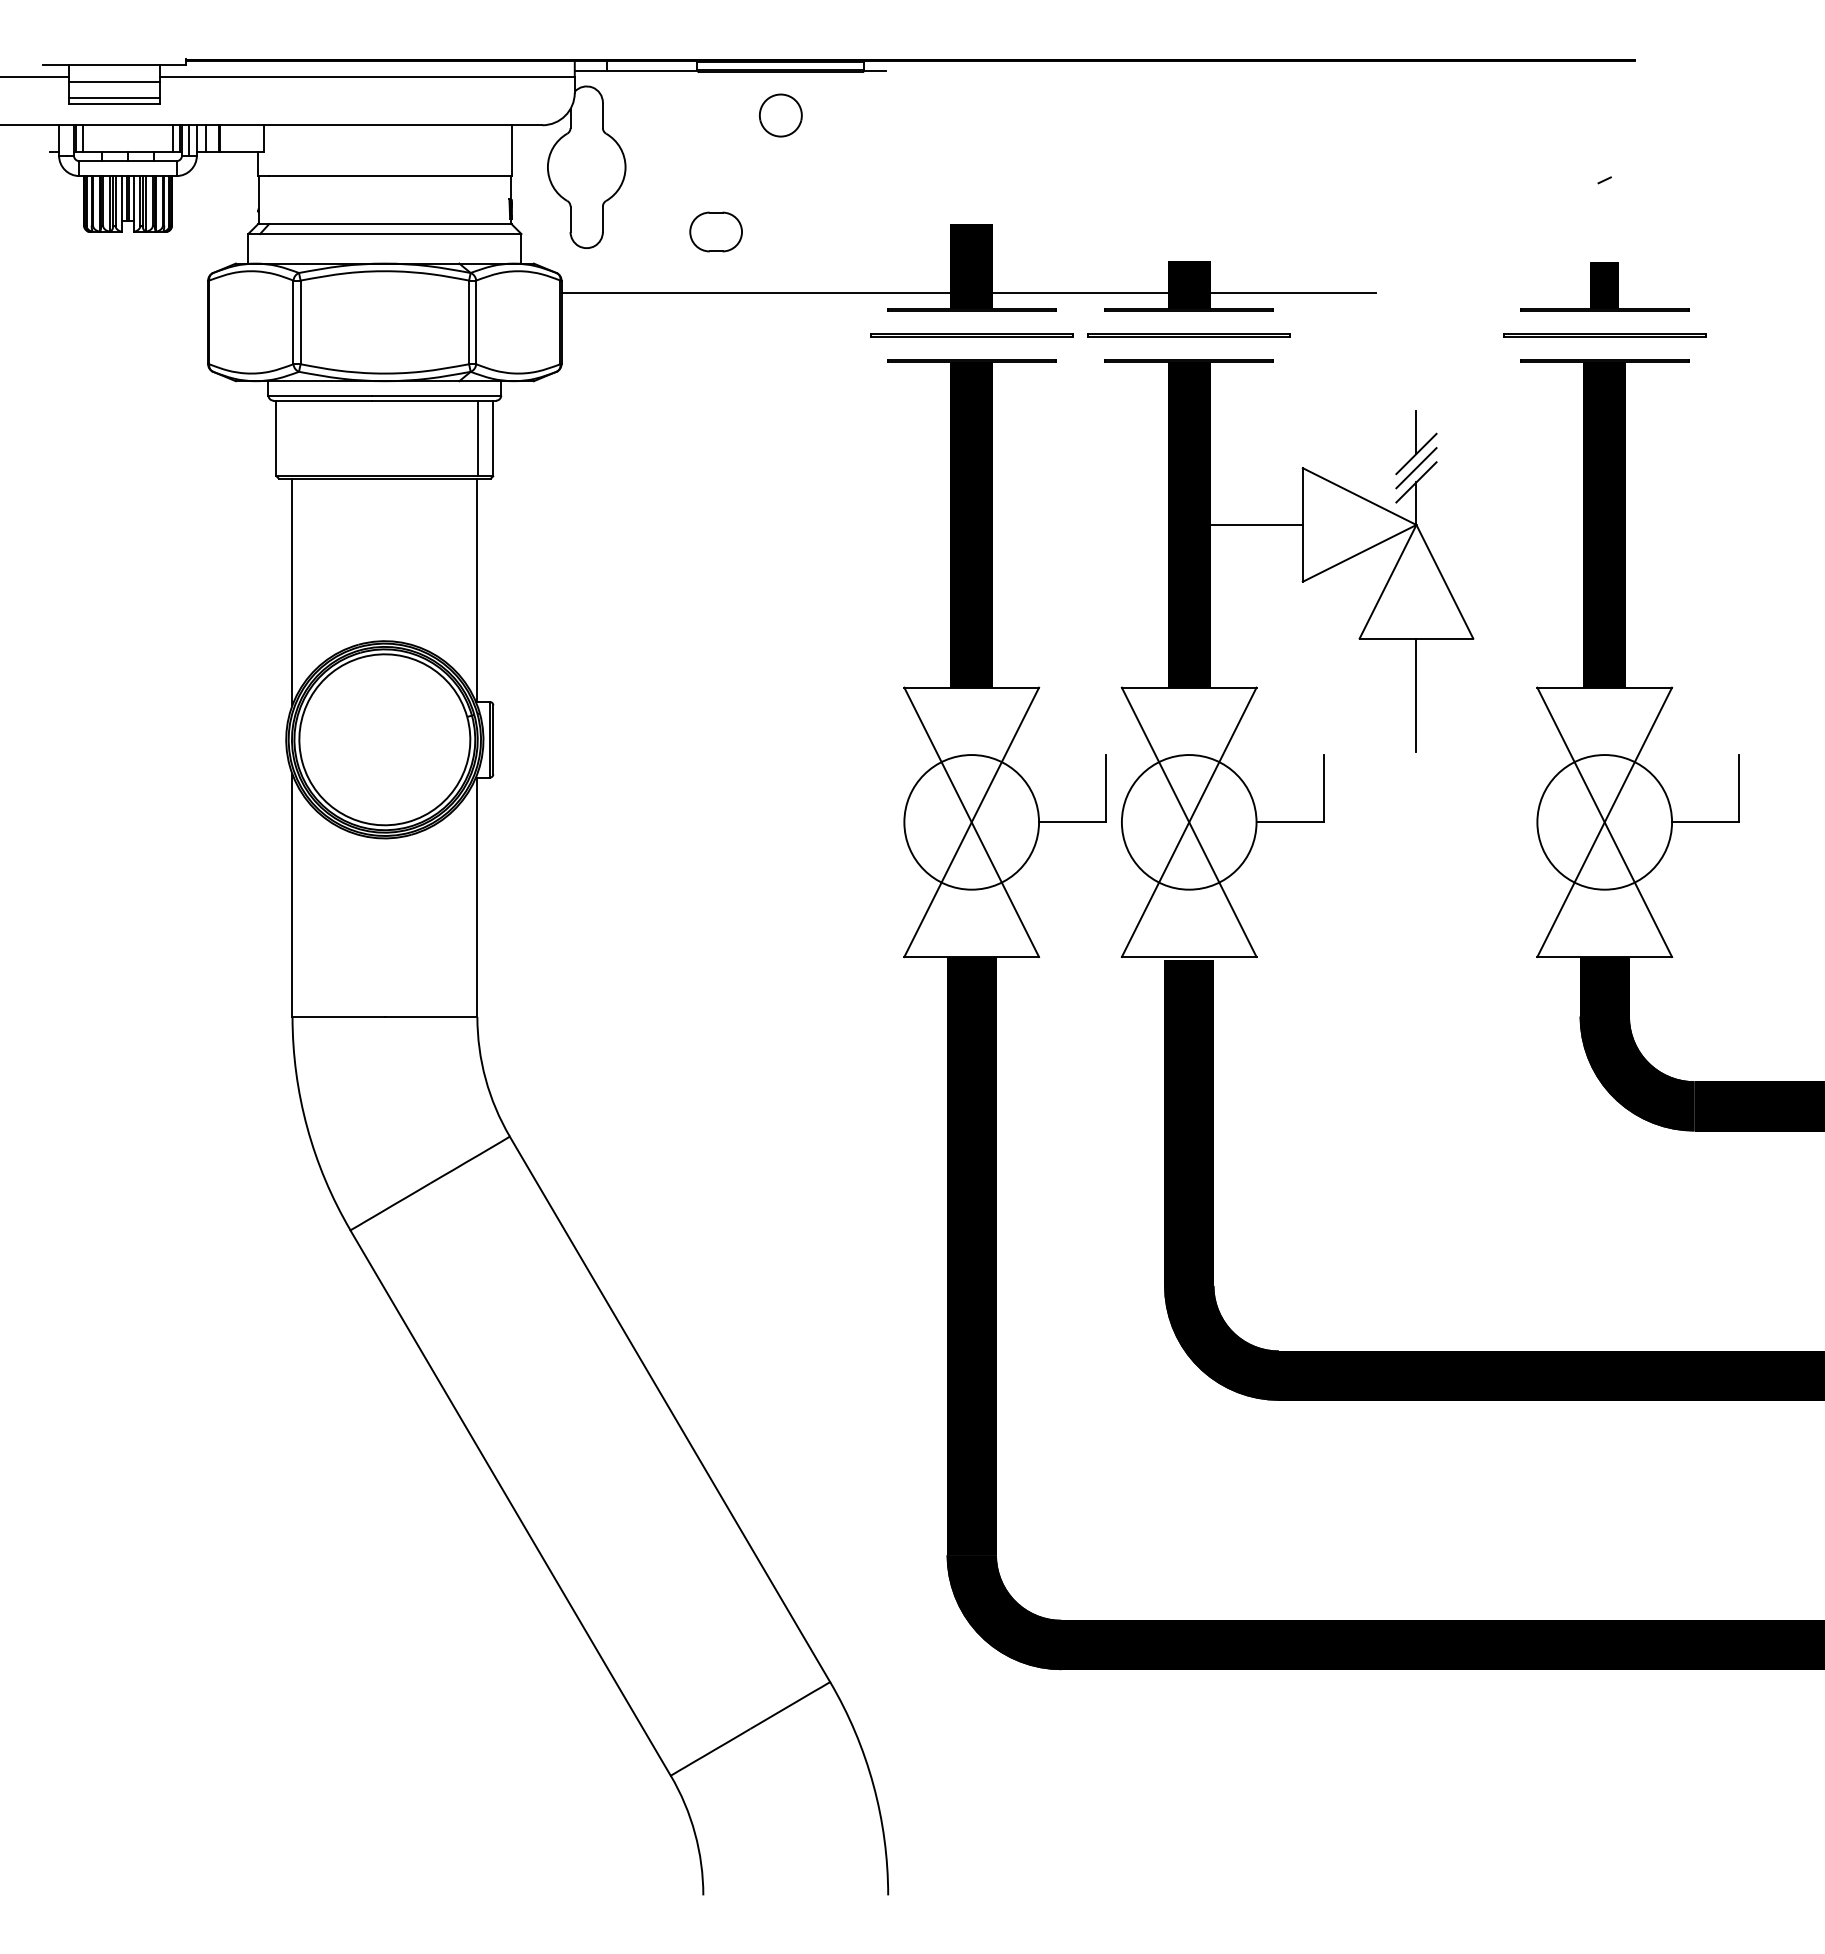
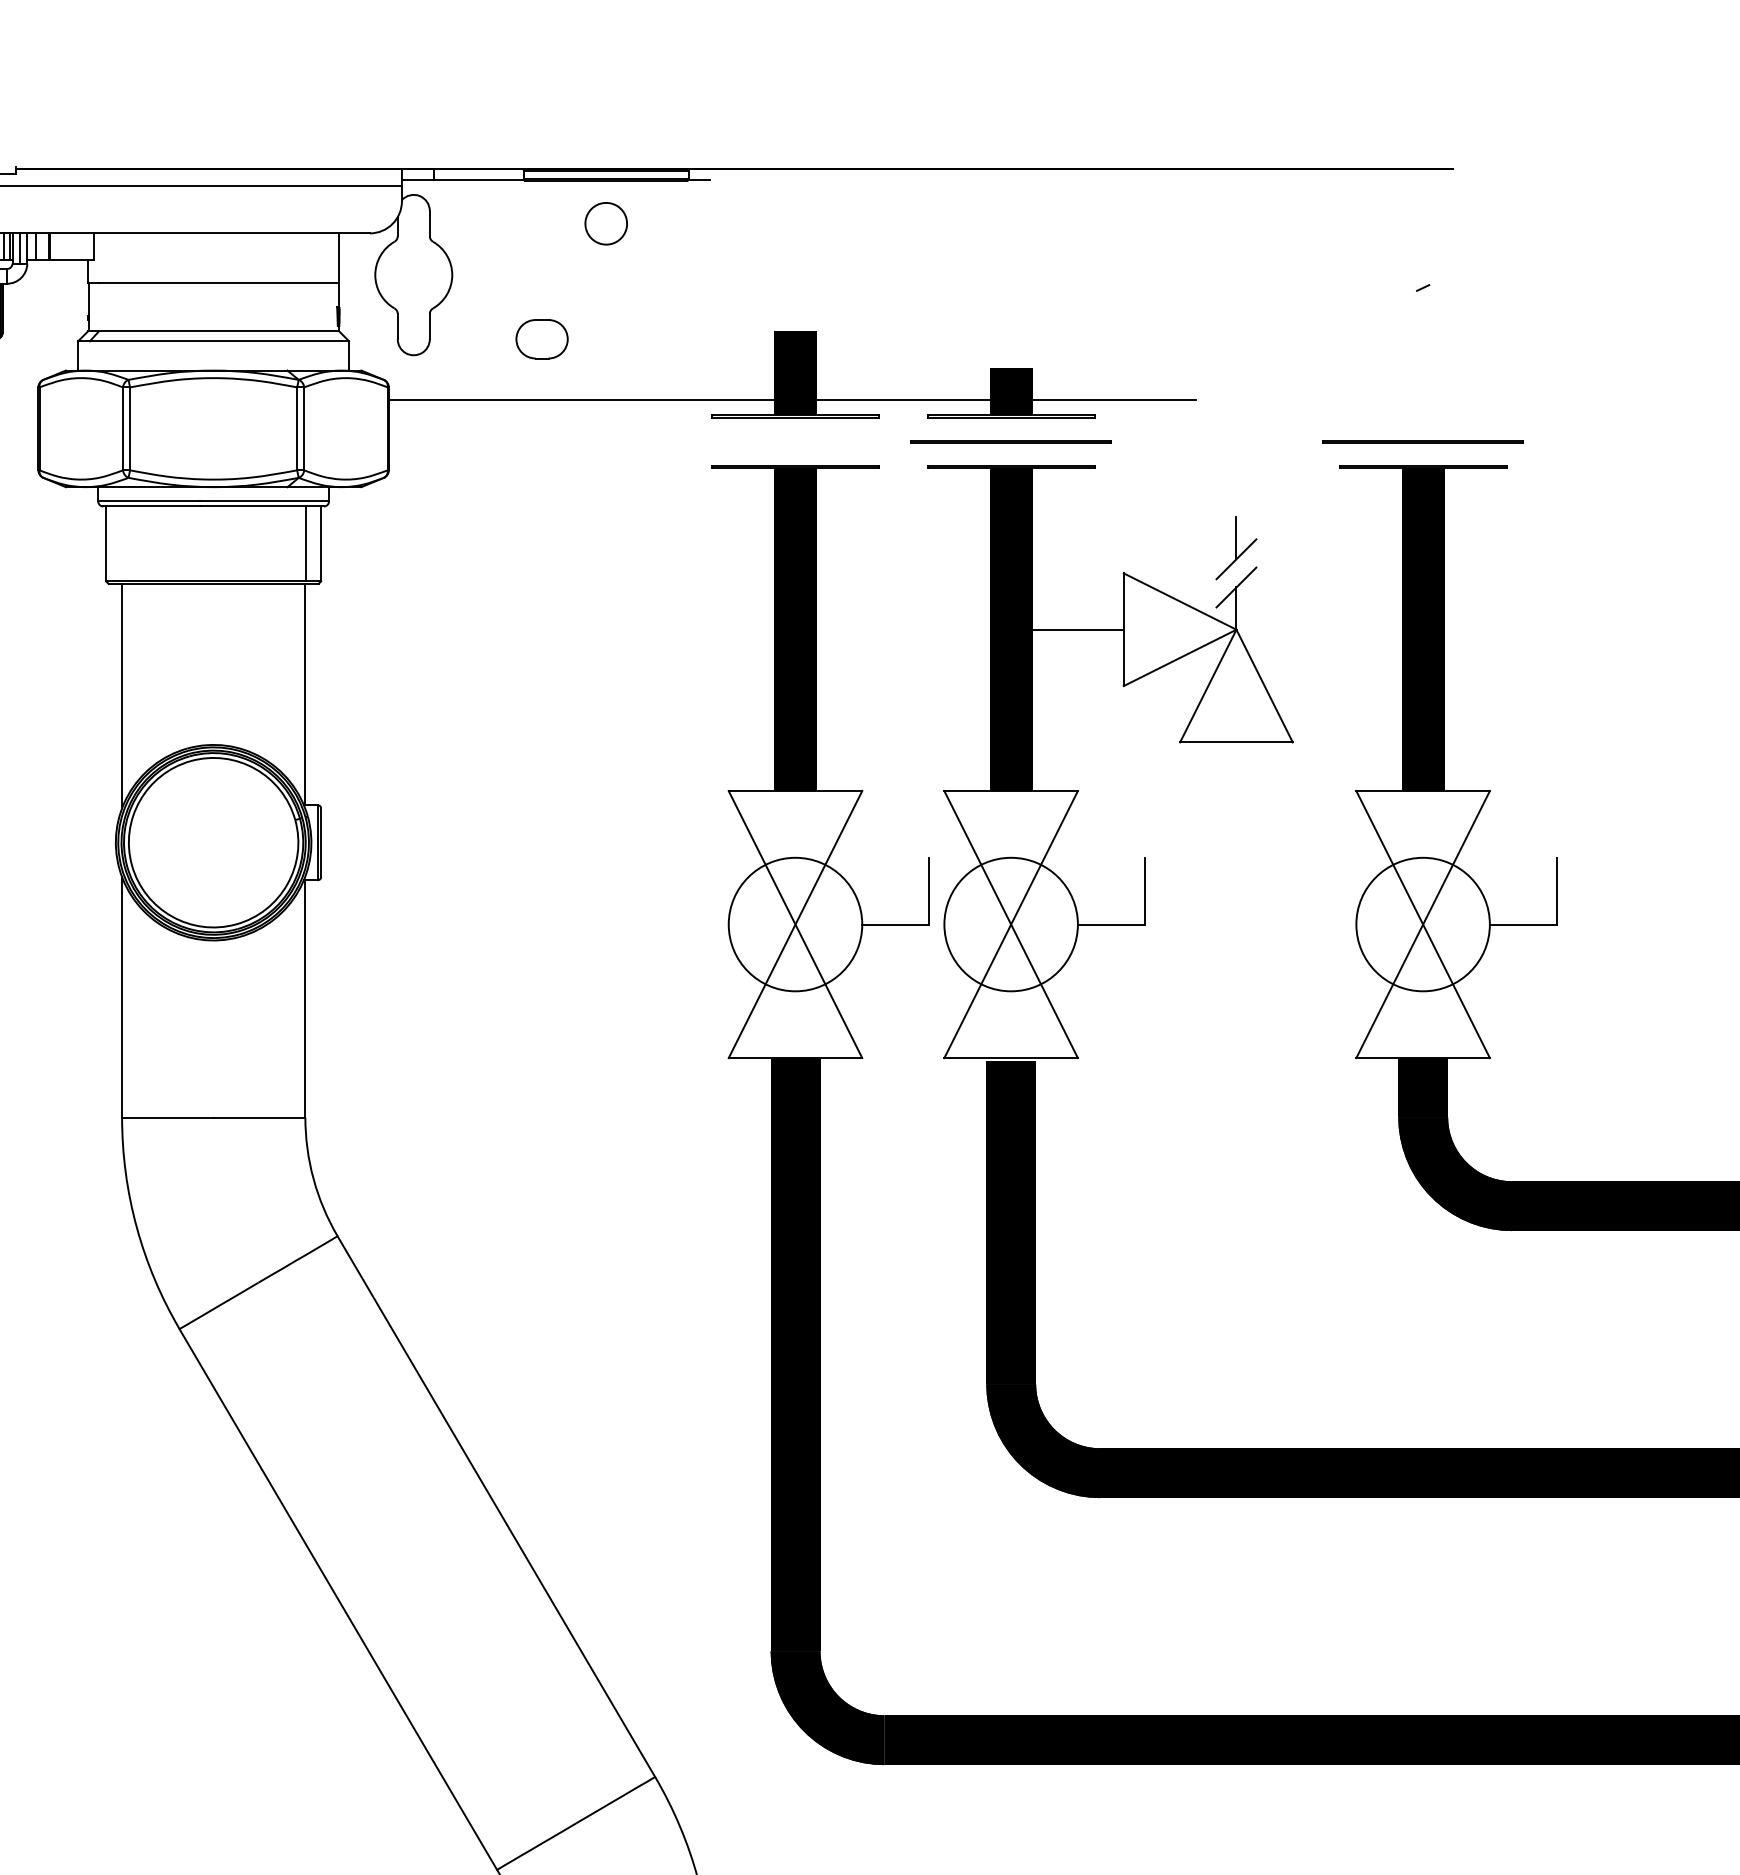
part: (1604, 286) -> (1422, 393), removed
line: (971, 334) -> (795, 440), removed
line: (1416, 468) -> (1236, 573), removed
line: (1416, 695) -> (1236, 798), removed

